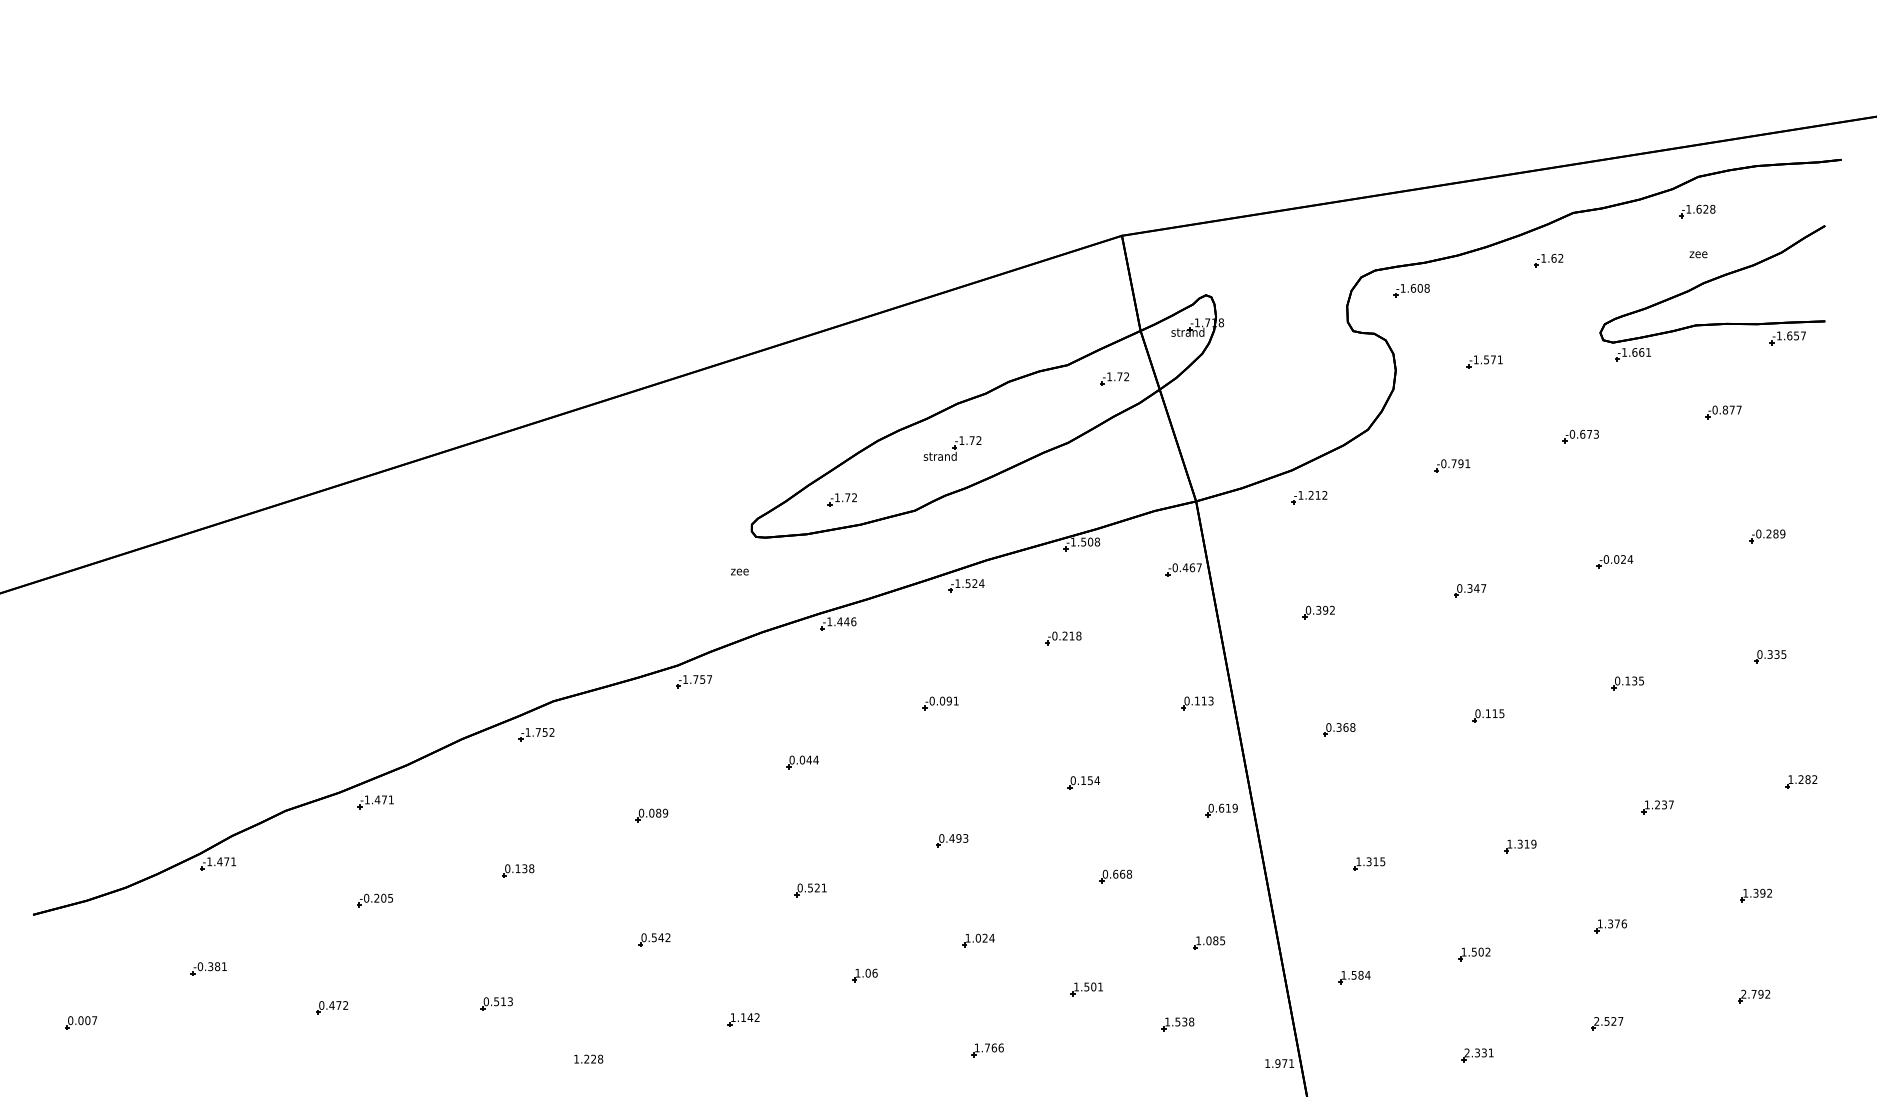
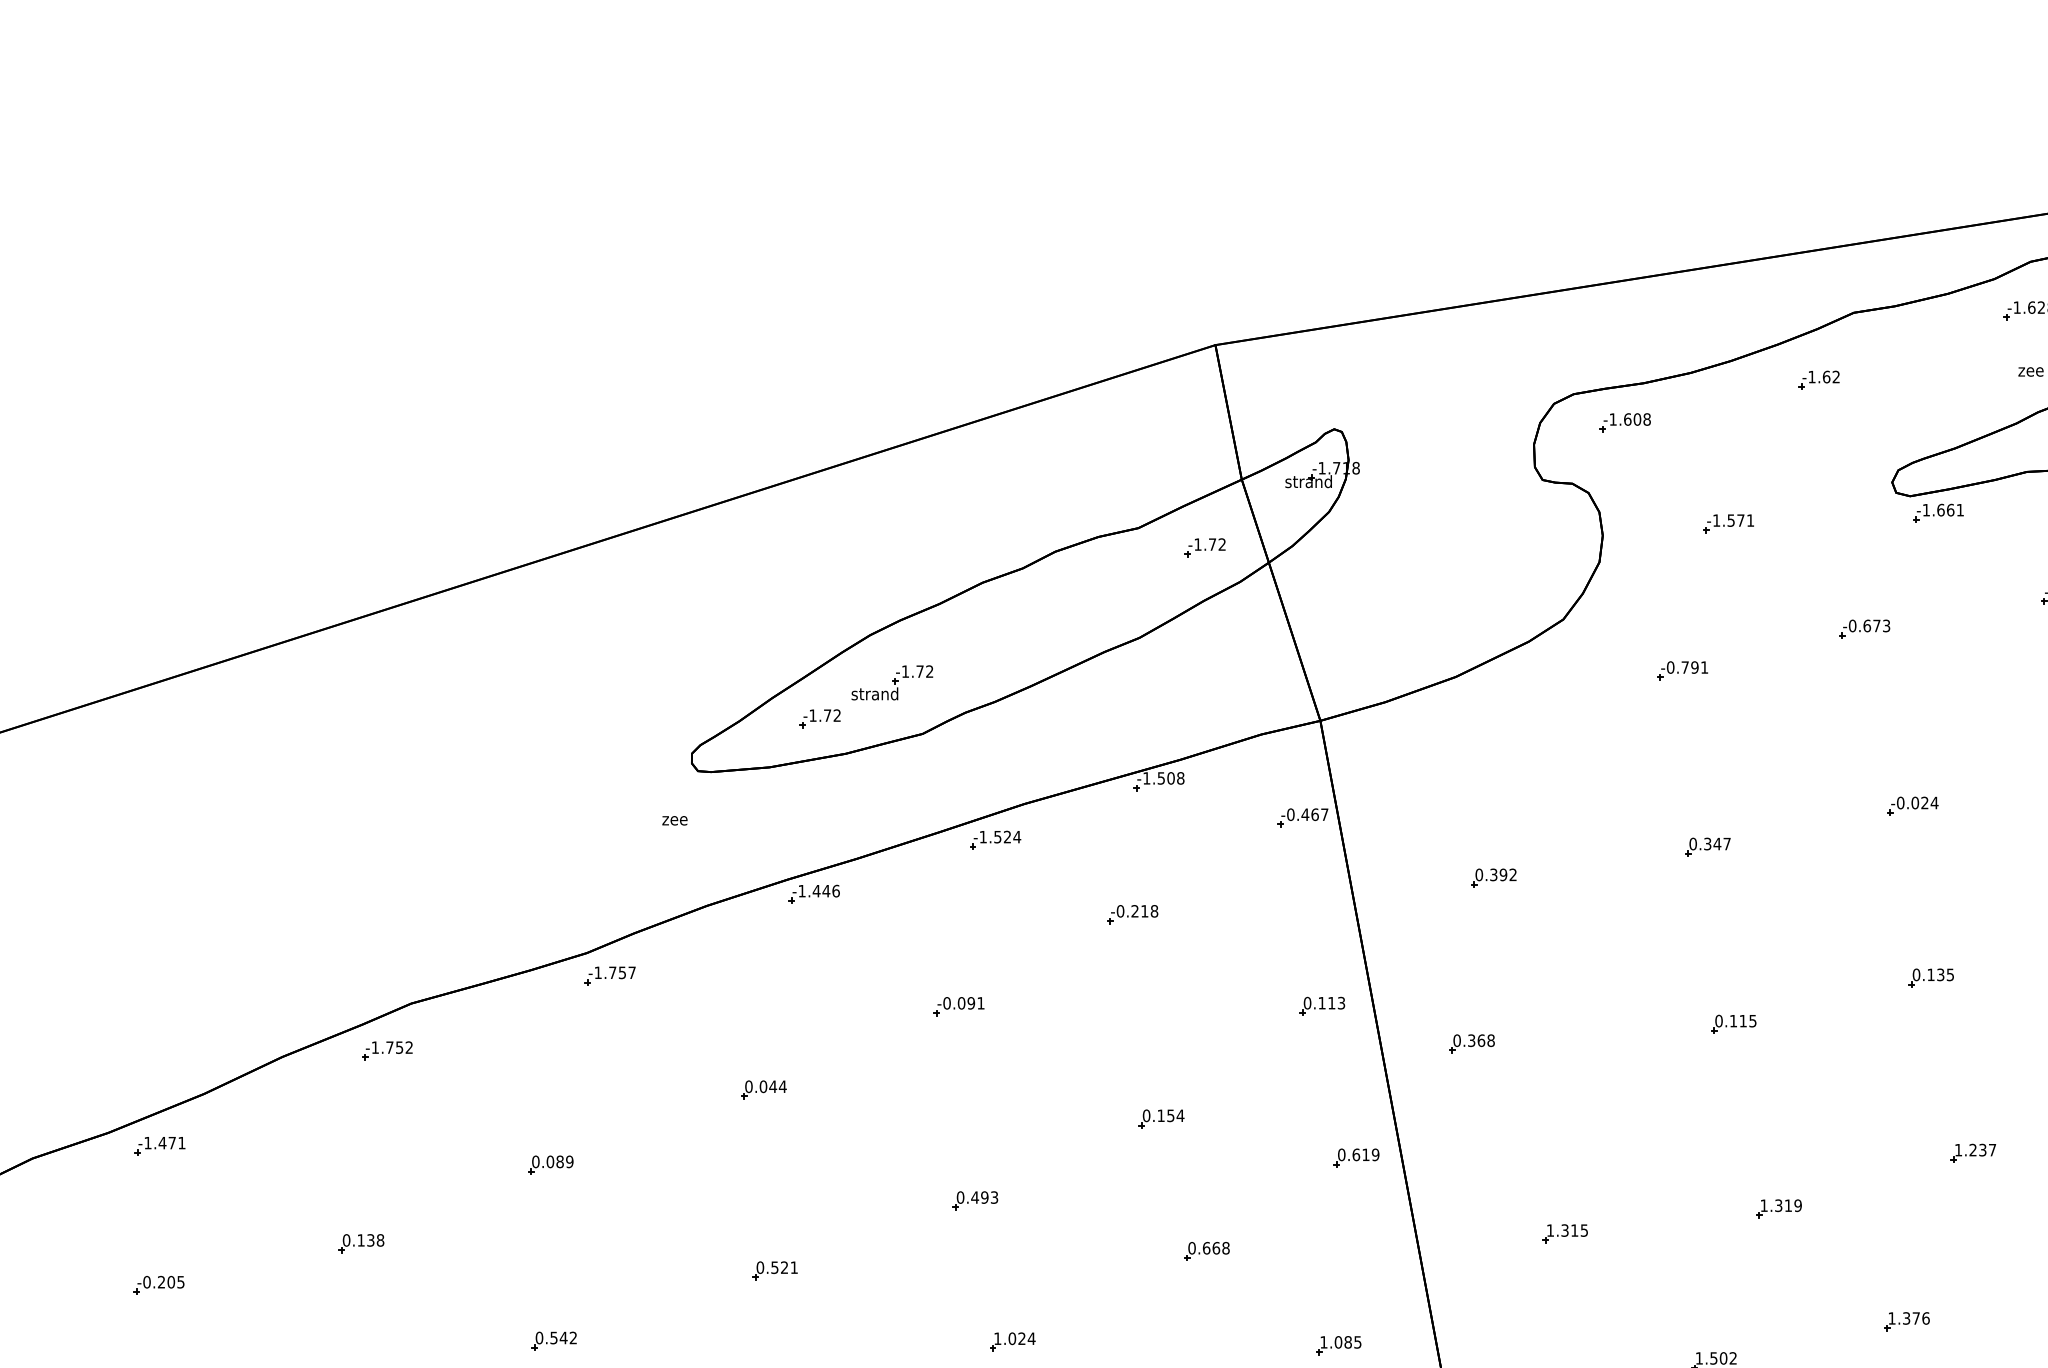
part: (952, 448) -> (892, 682), moved
part: (1309, 497) -> (1480, 715), removed
part: (1339, 729) -> (1472, 1043), moved

